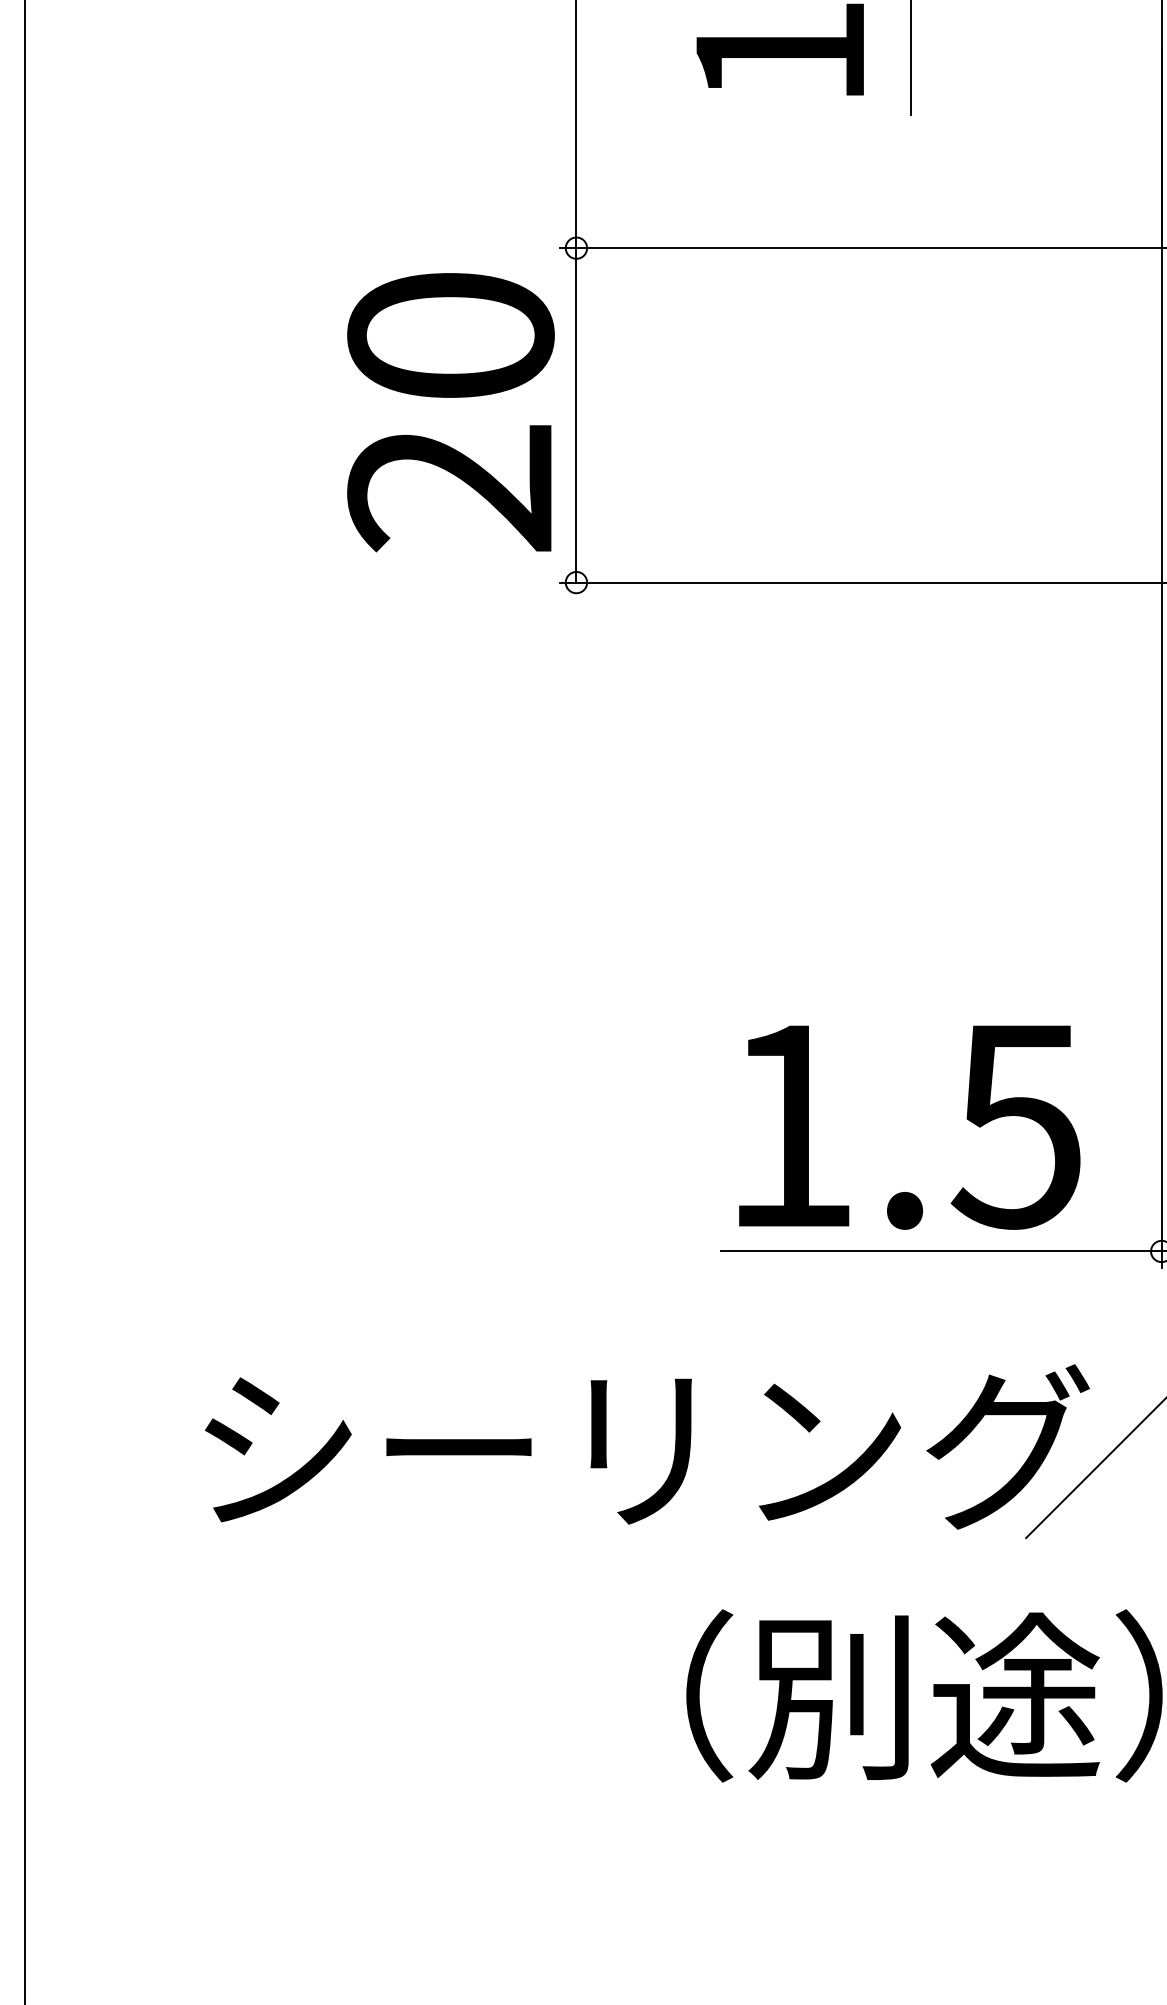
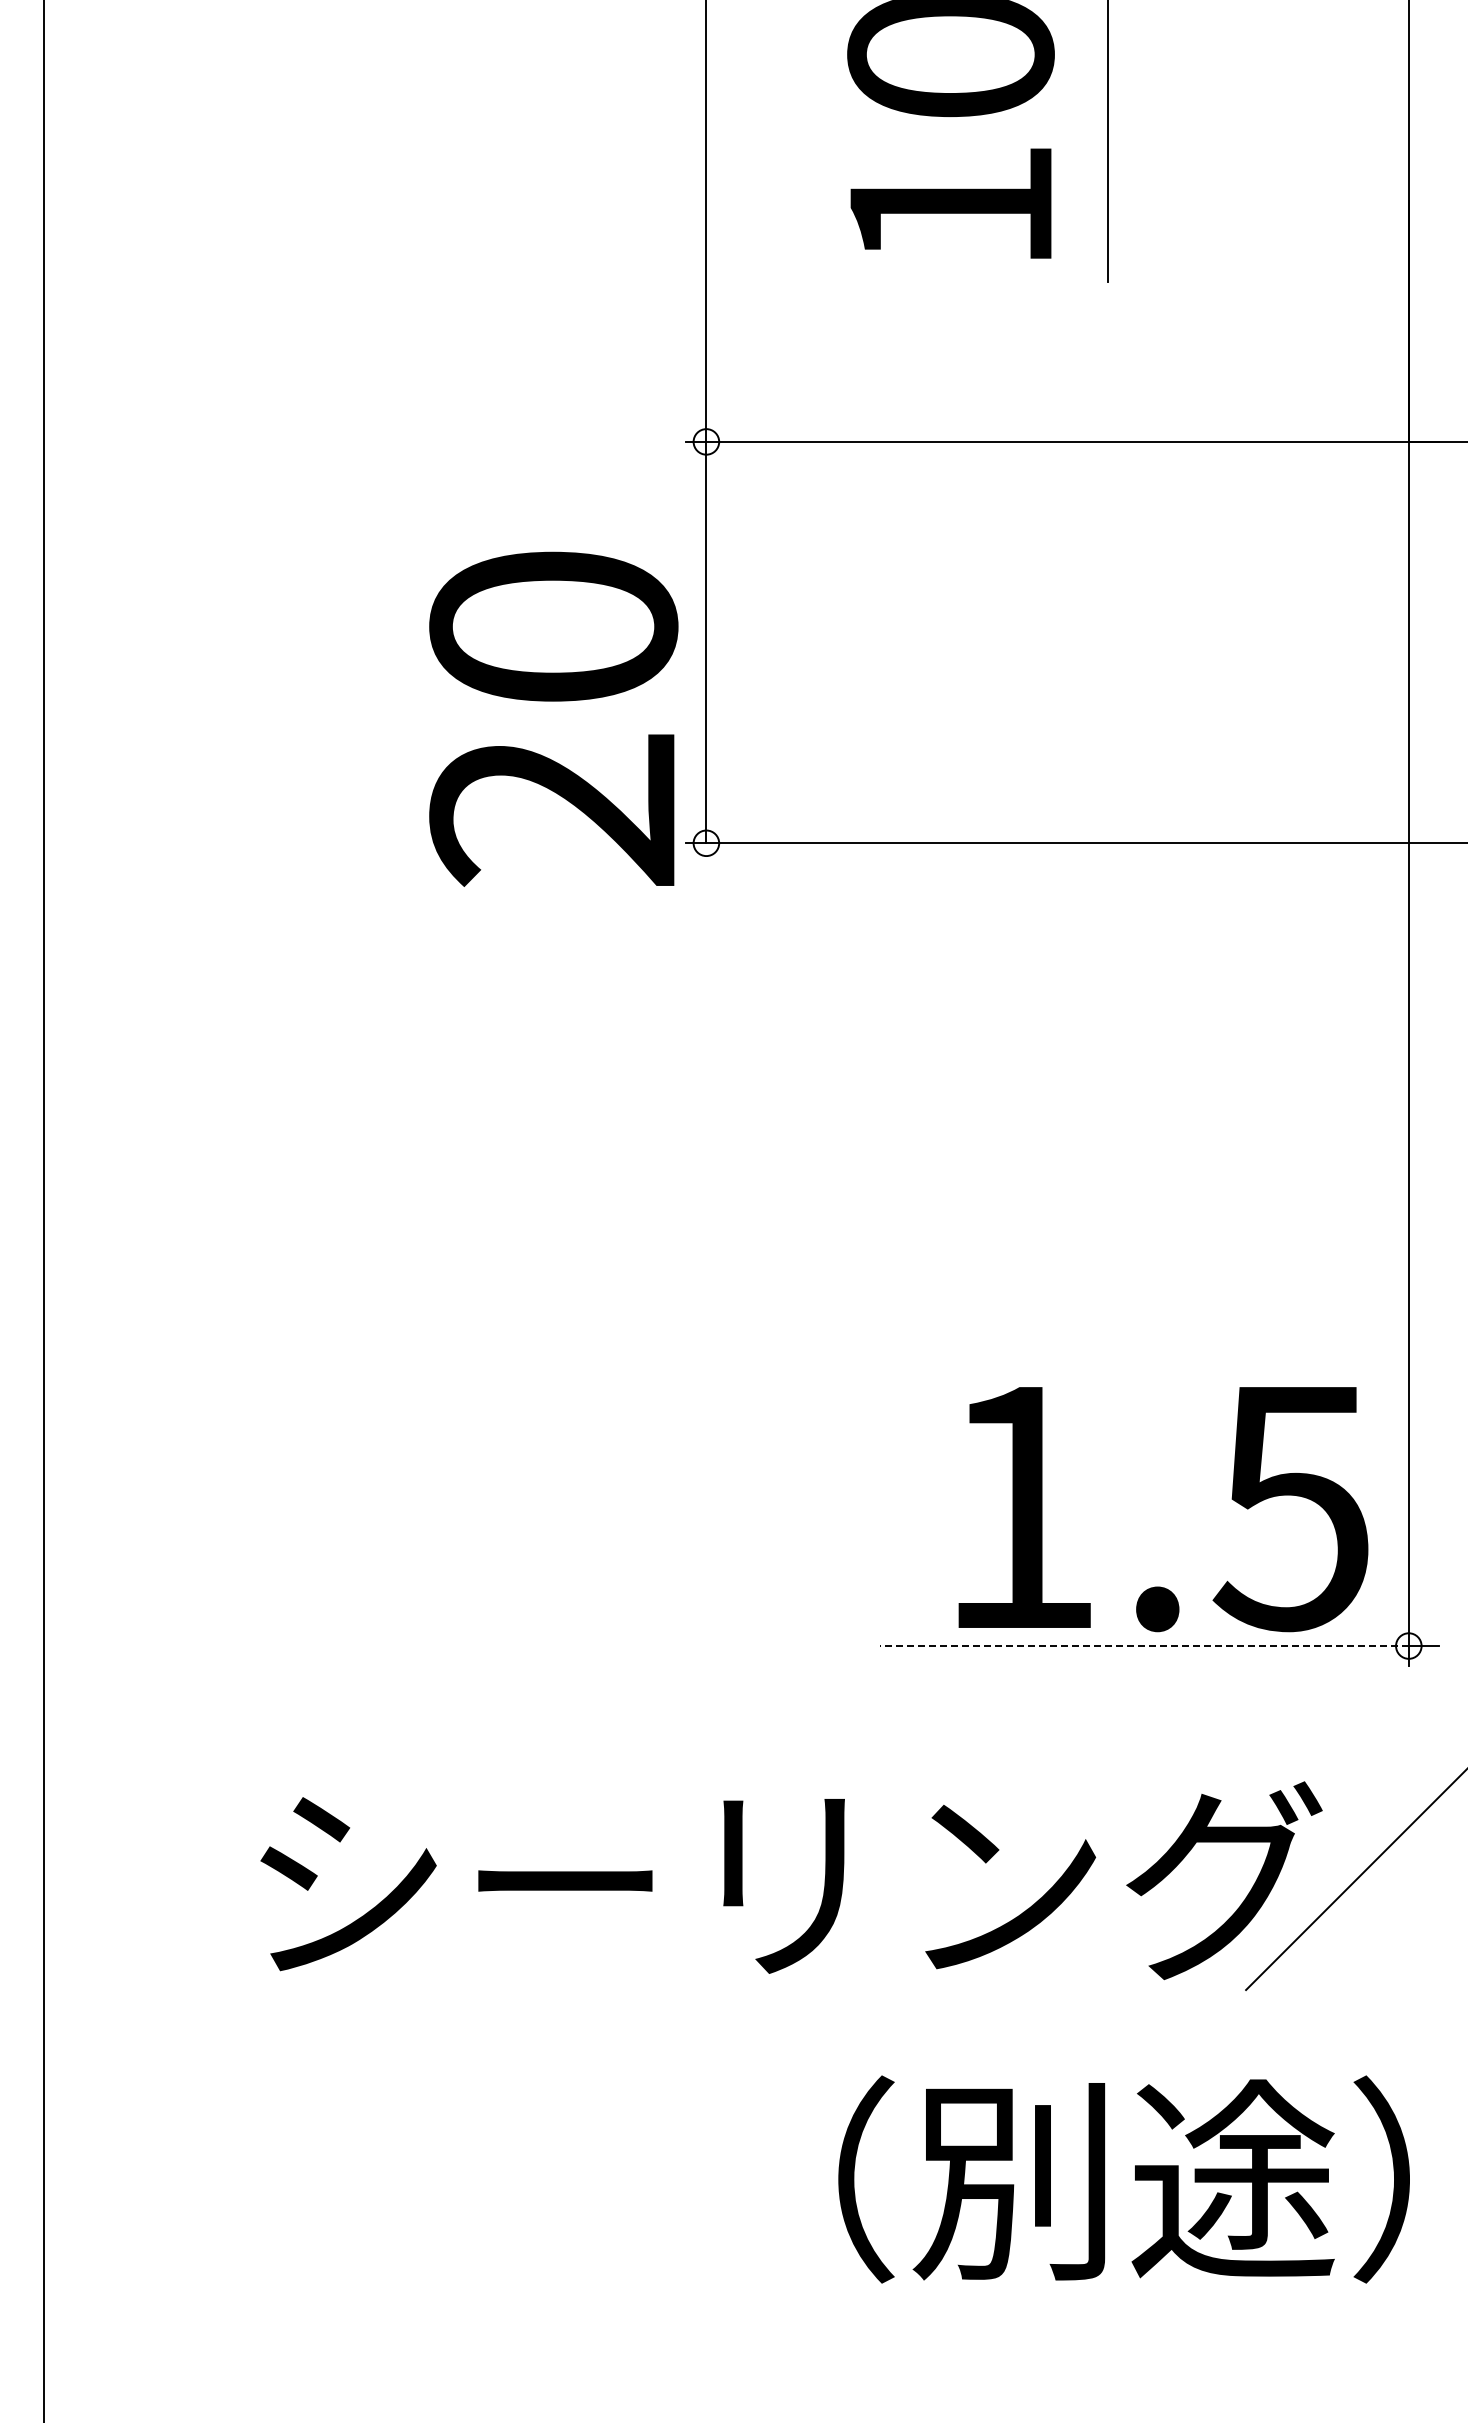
text: (450, 411) -> (553, 718), moved
text: (909, 1127) -> (1163, 1509), moved
line: (941, 1251) -> (1144, 1646), solid -> dashed

